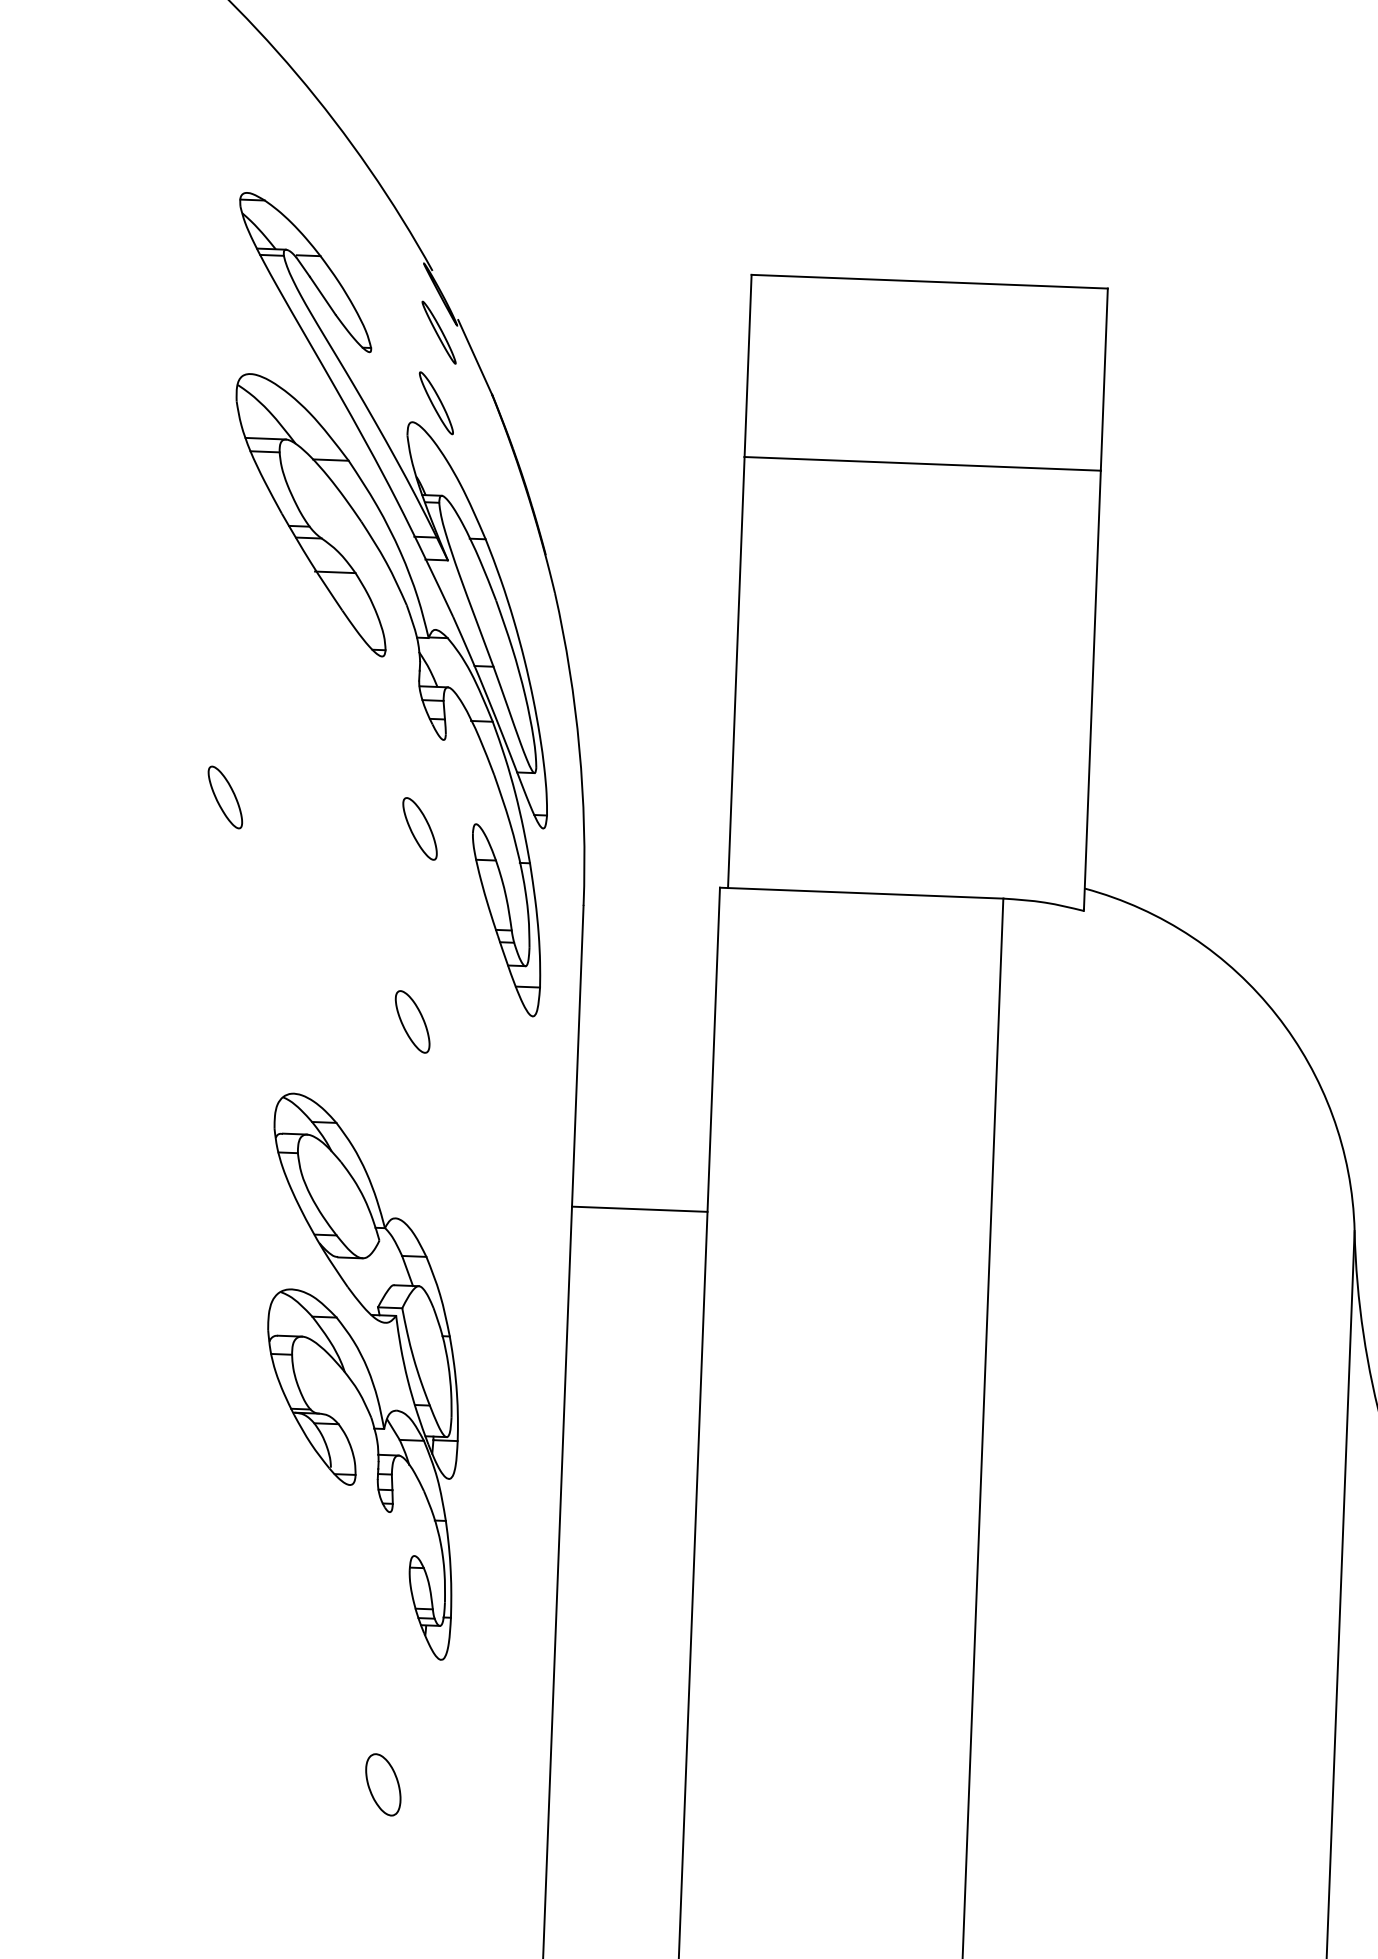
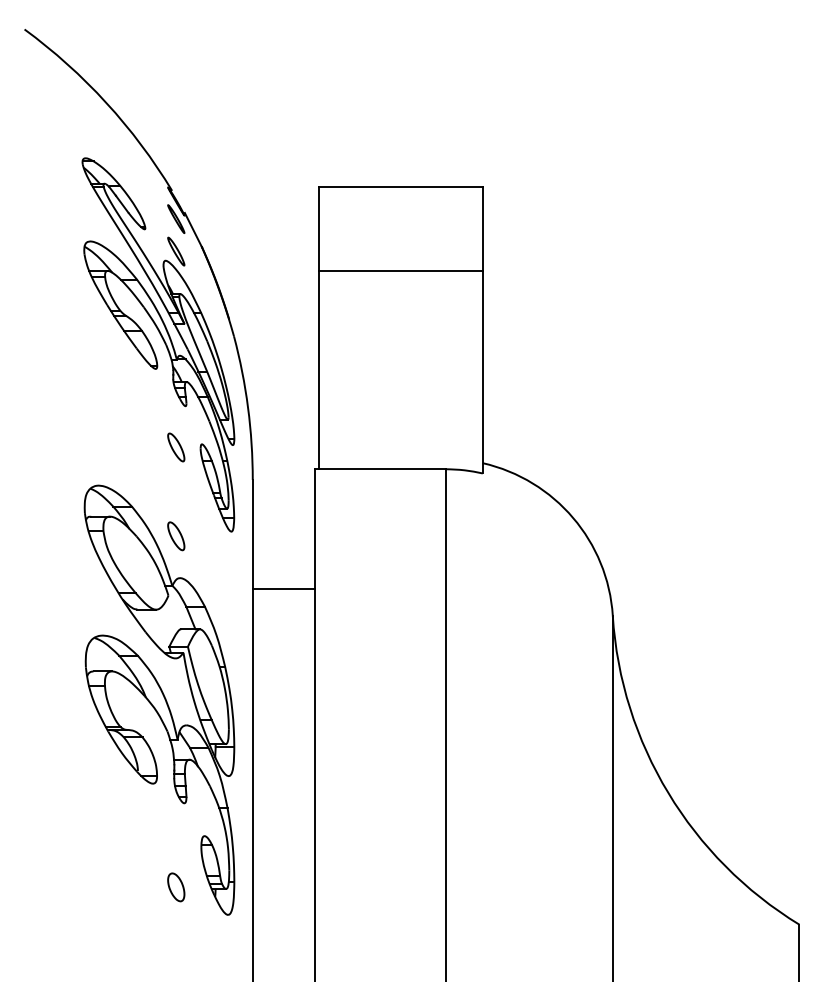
part: (225, 797) -> (86, 436), removed
line: (638, 1209) -> (283, 589), moved
part: (362, 1375) -> (159, 699), size x1.67

